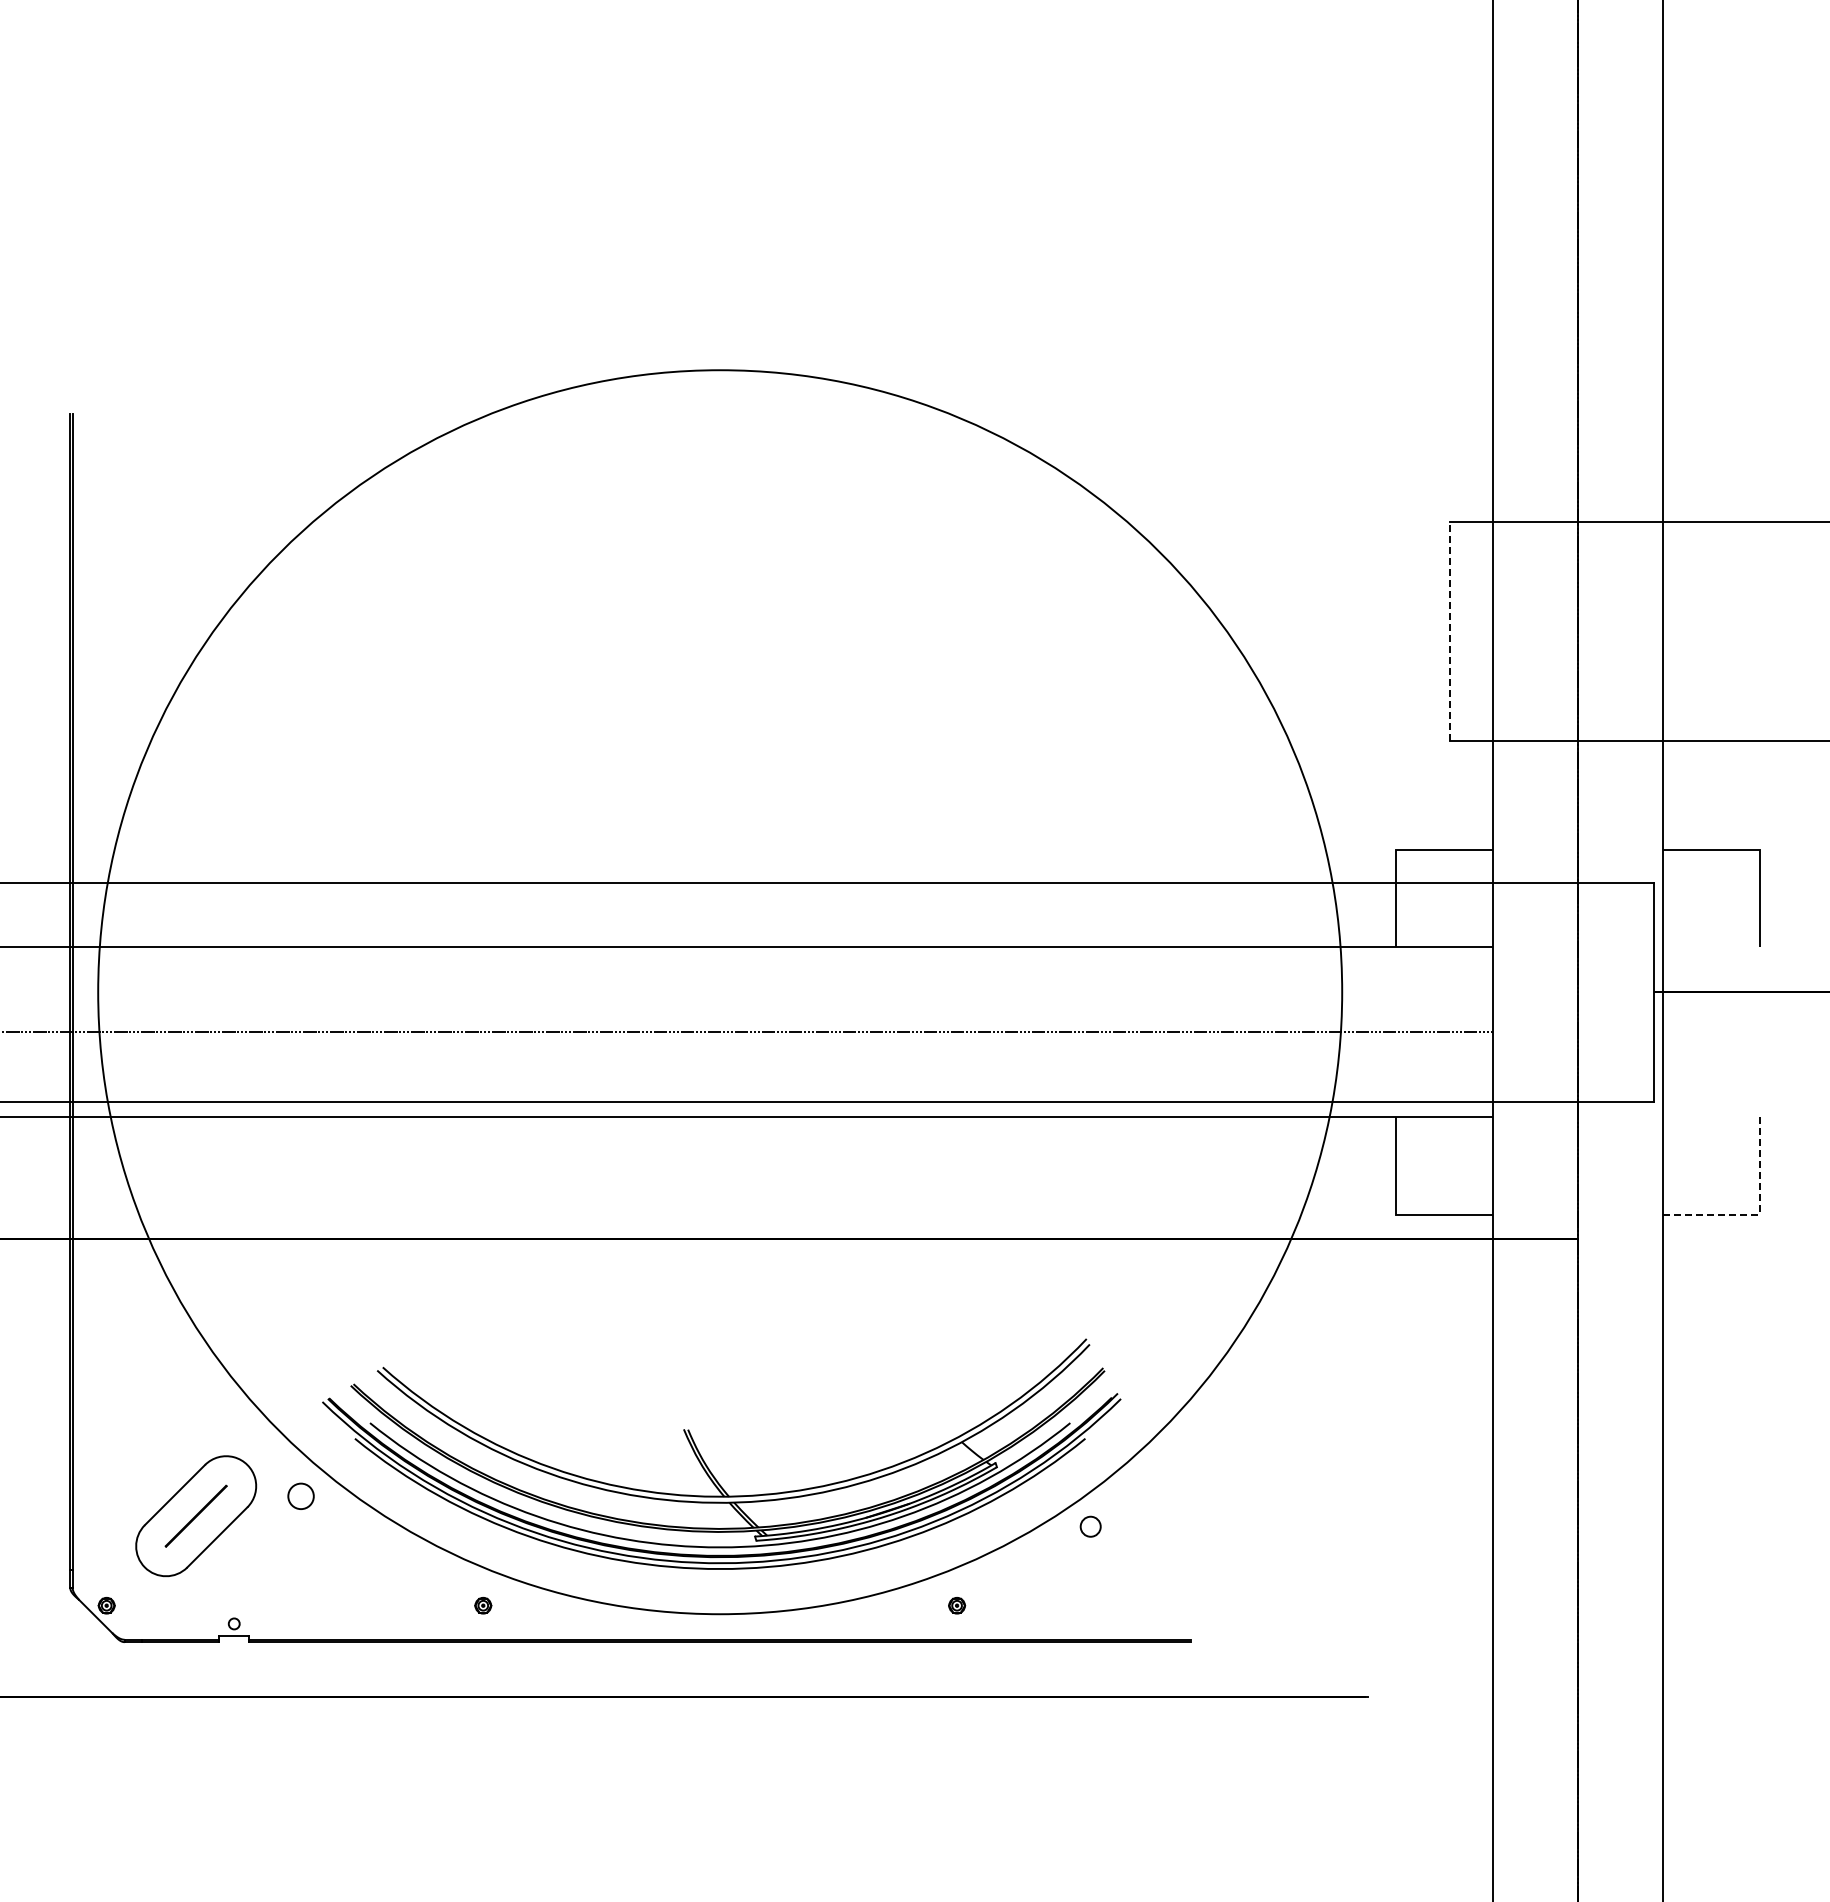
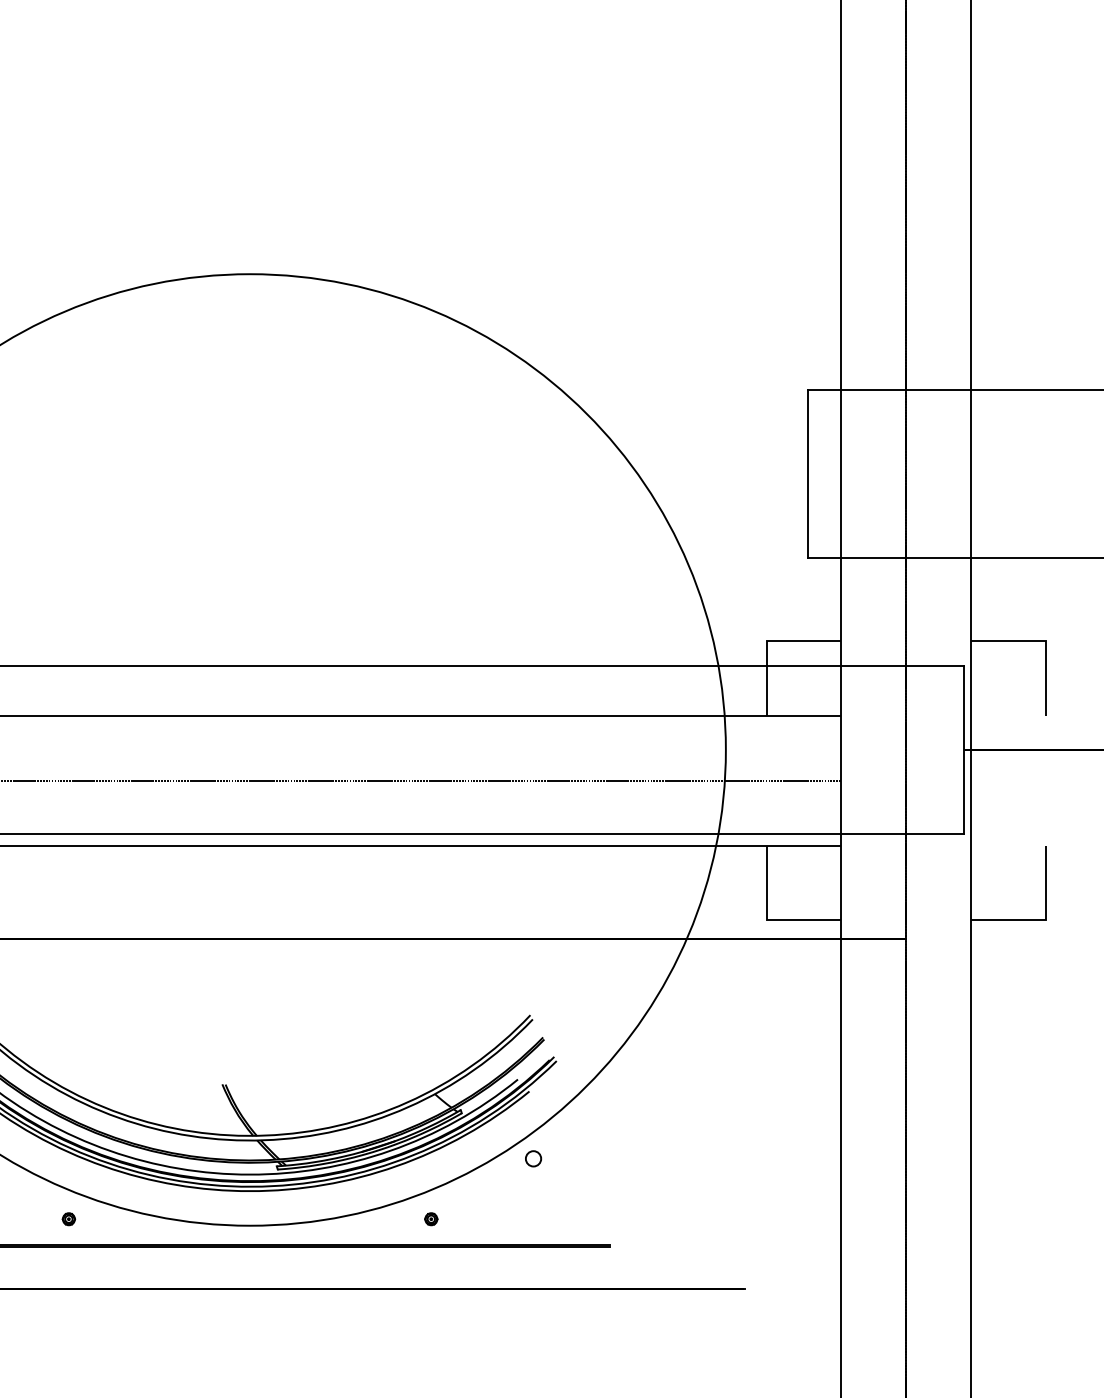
line: (1450, 630) -> (808, 473), dashed -> solid
line: (1760, 1214) -> (1045, 919), dashed -> solid

